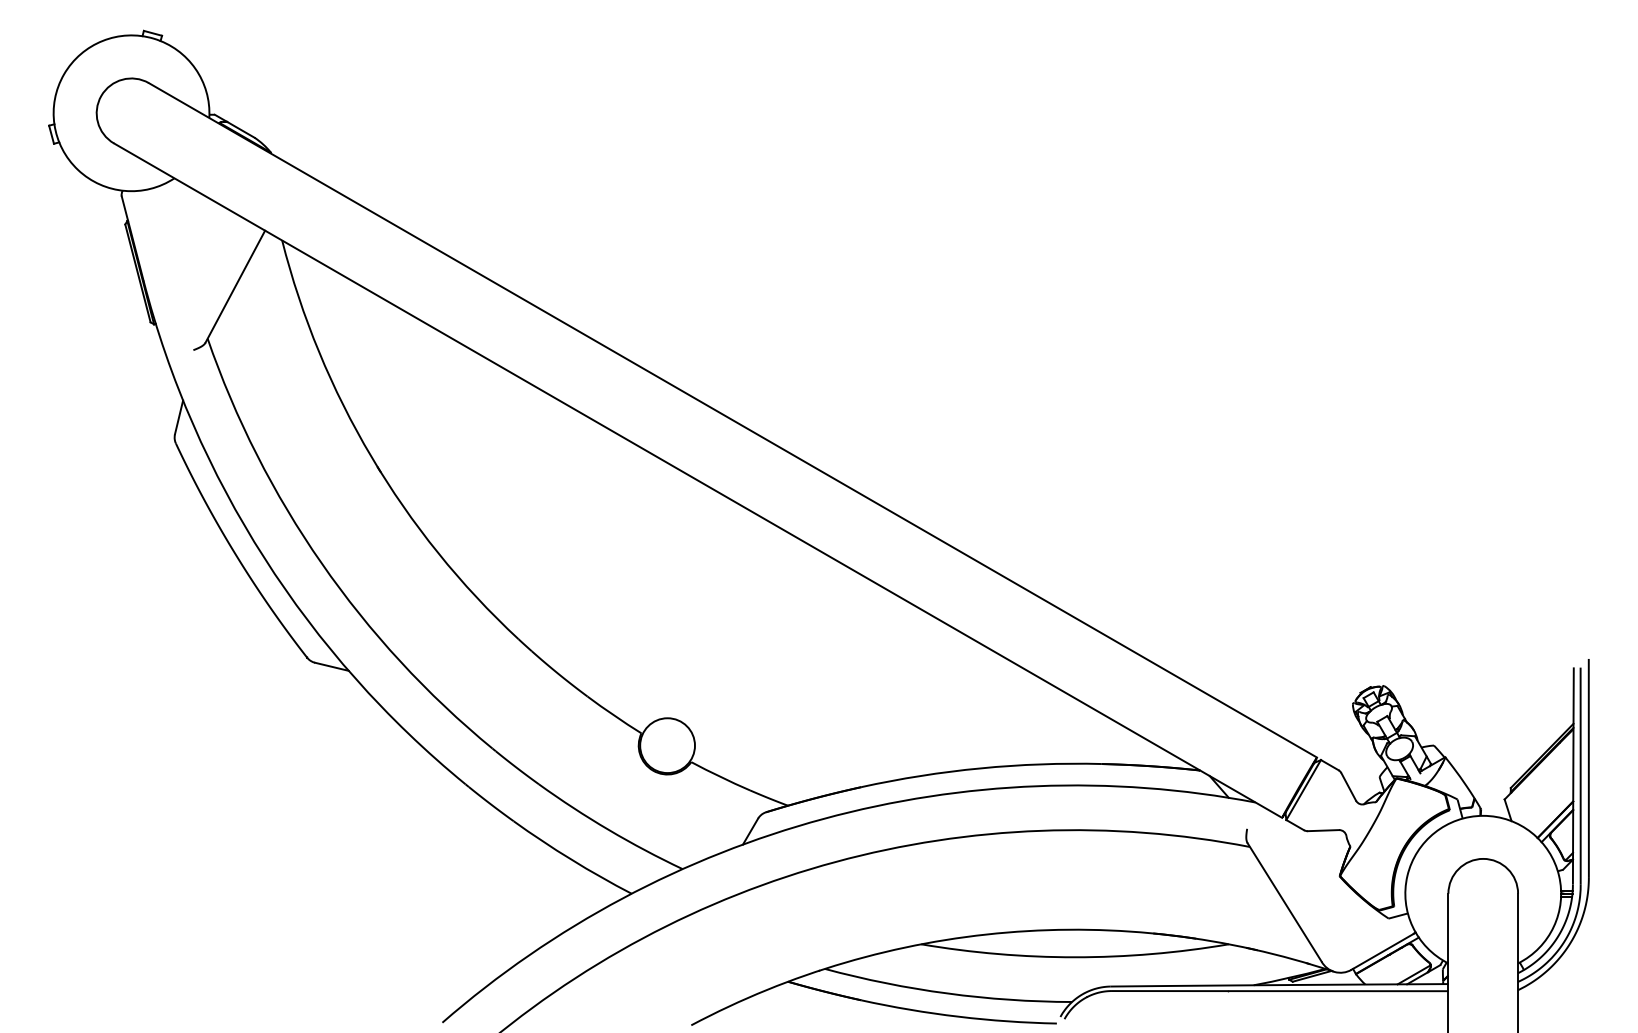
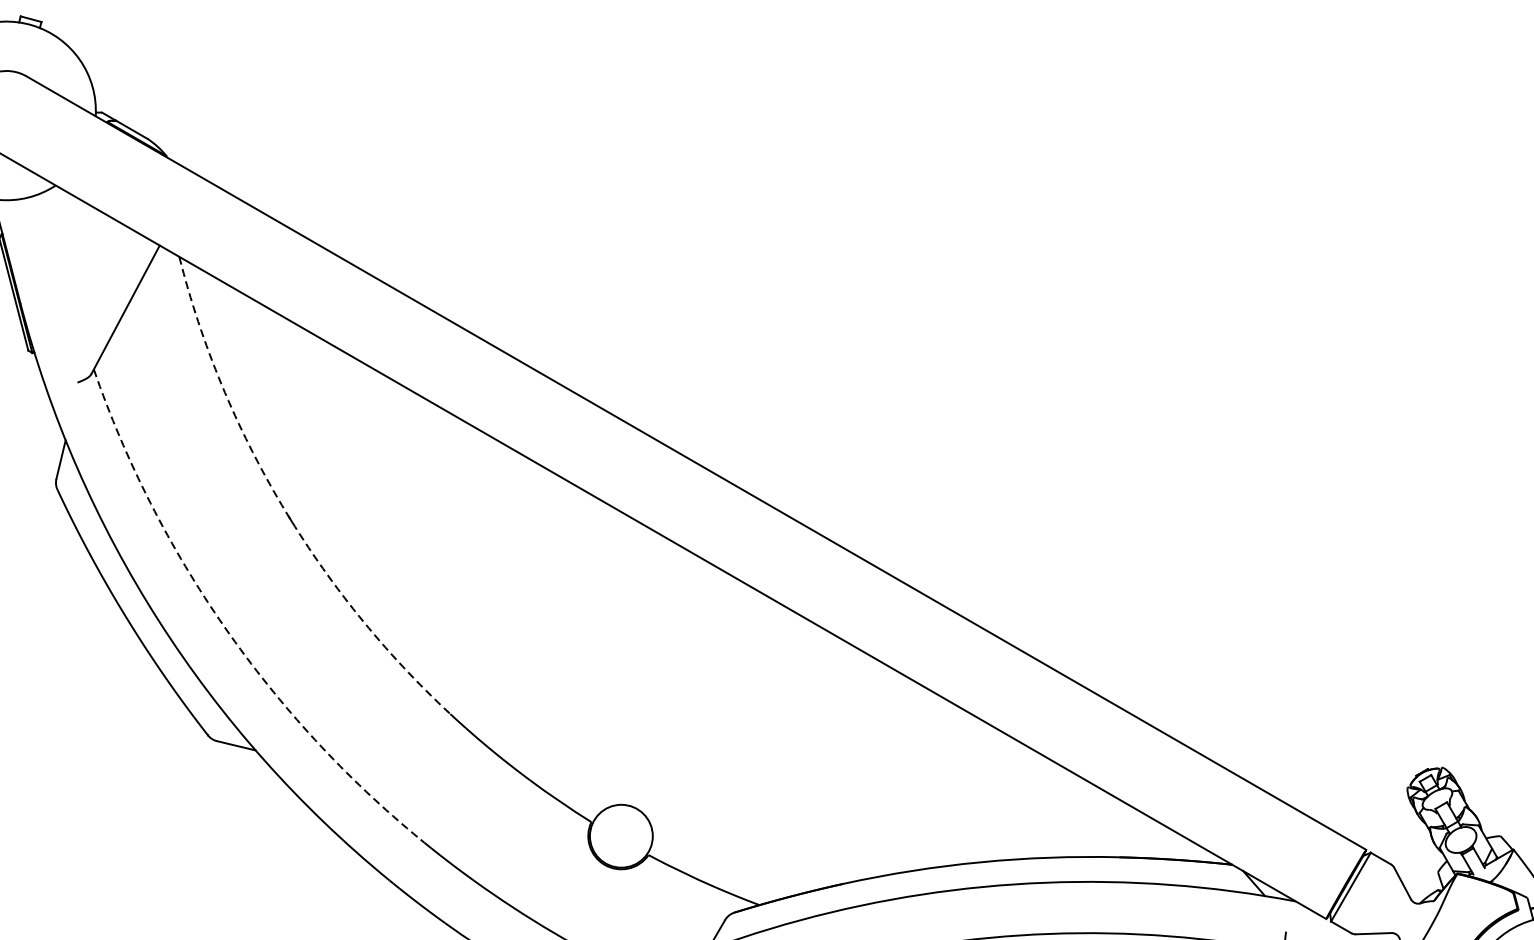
arc: (371, 456) -> (281, 504), solid -> dashed
arc: (321, 563) -> (224, 627), solid -> dashed

